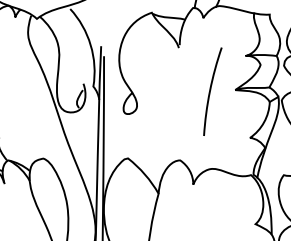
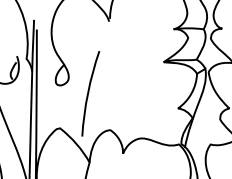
curve: (210, 91) -> (88, 93), moved

